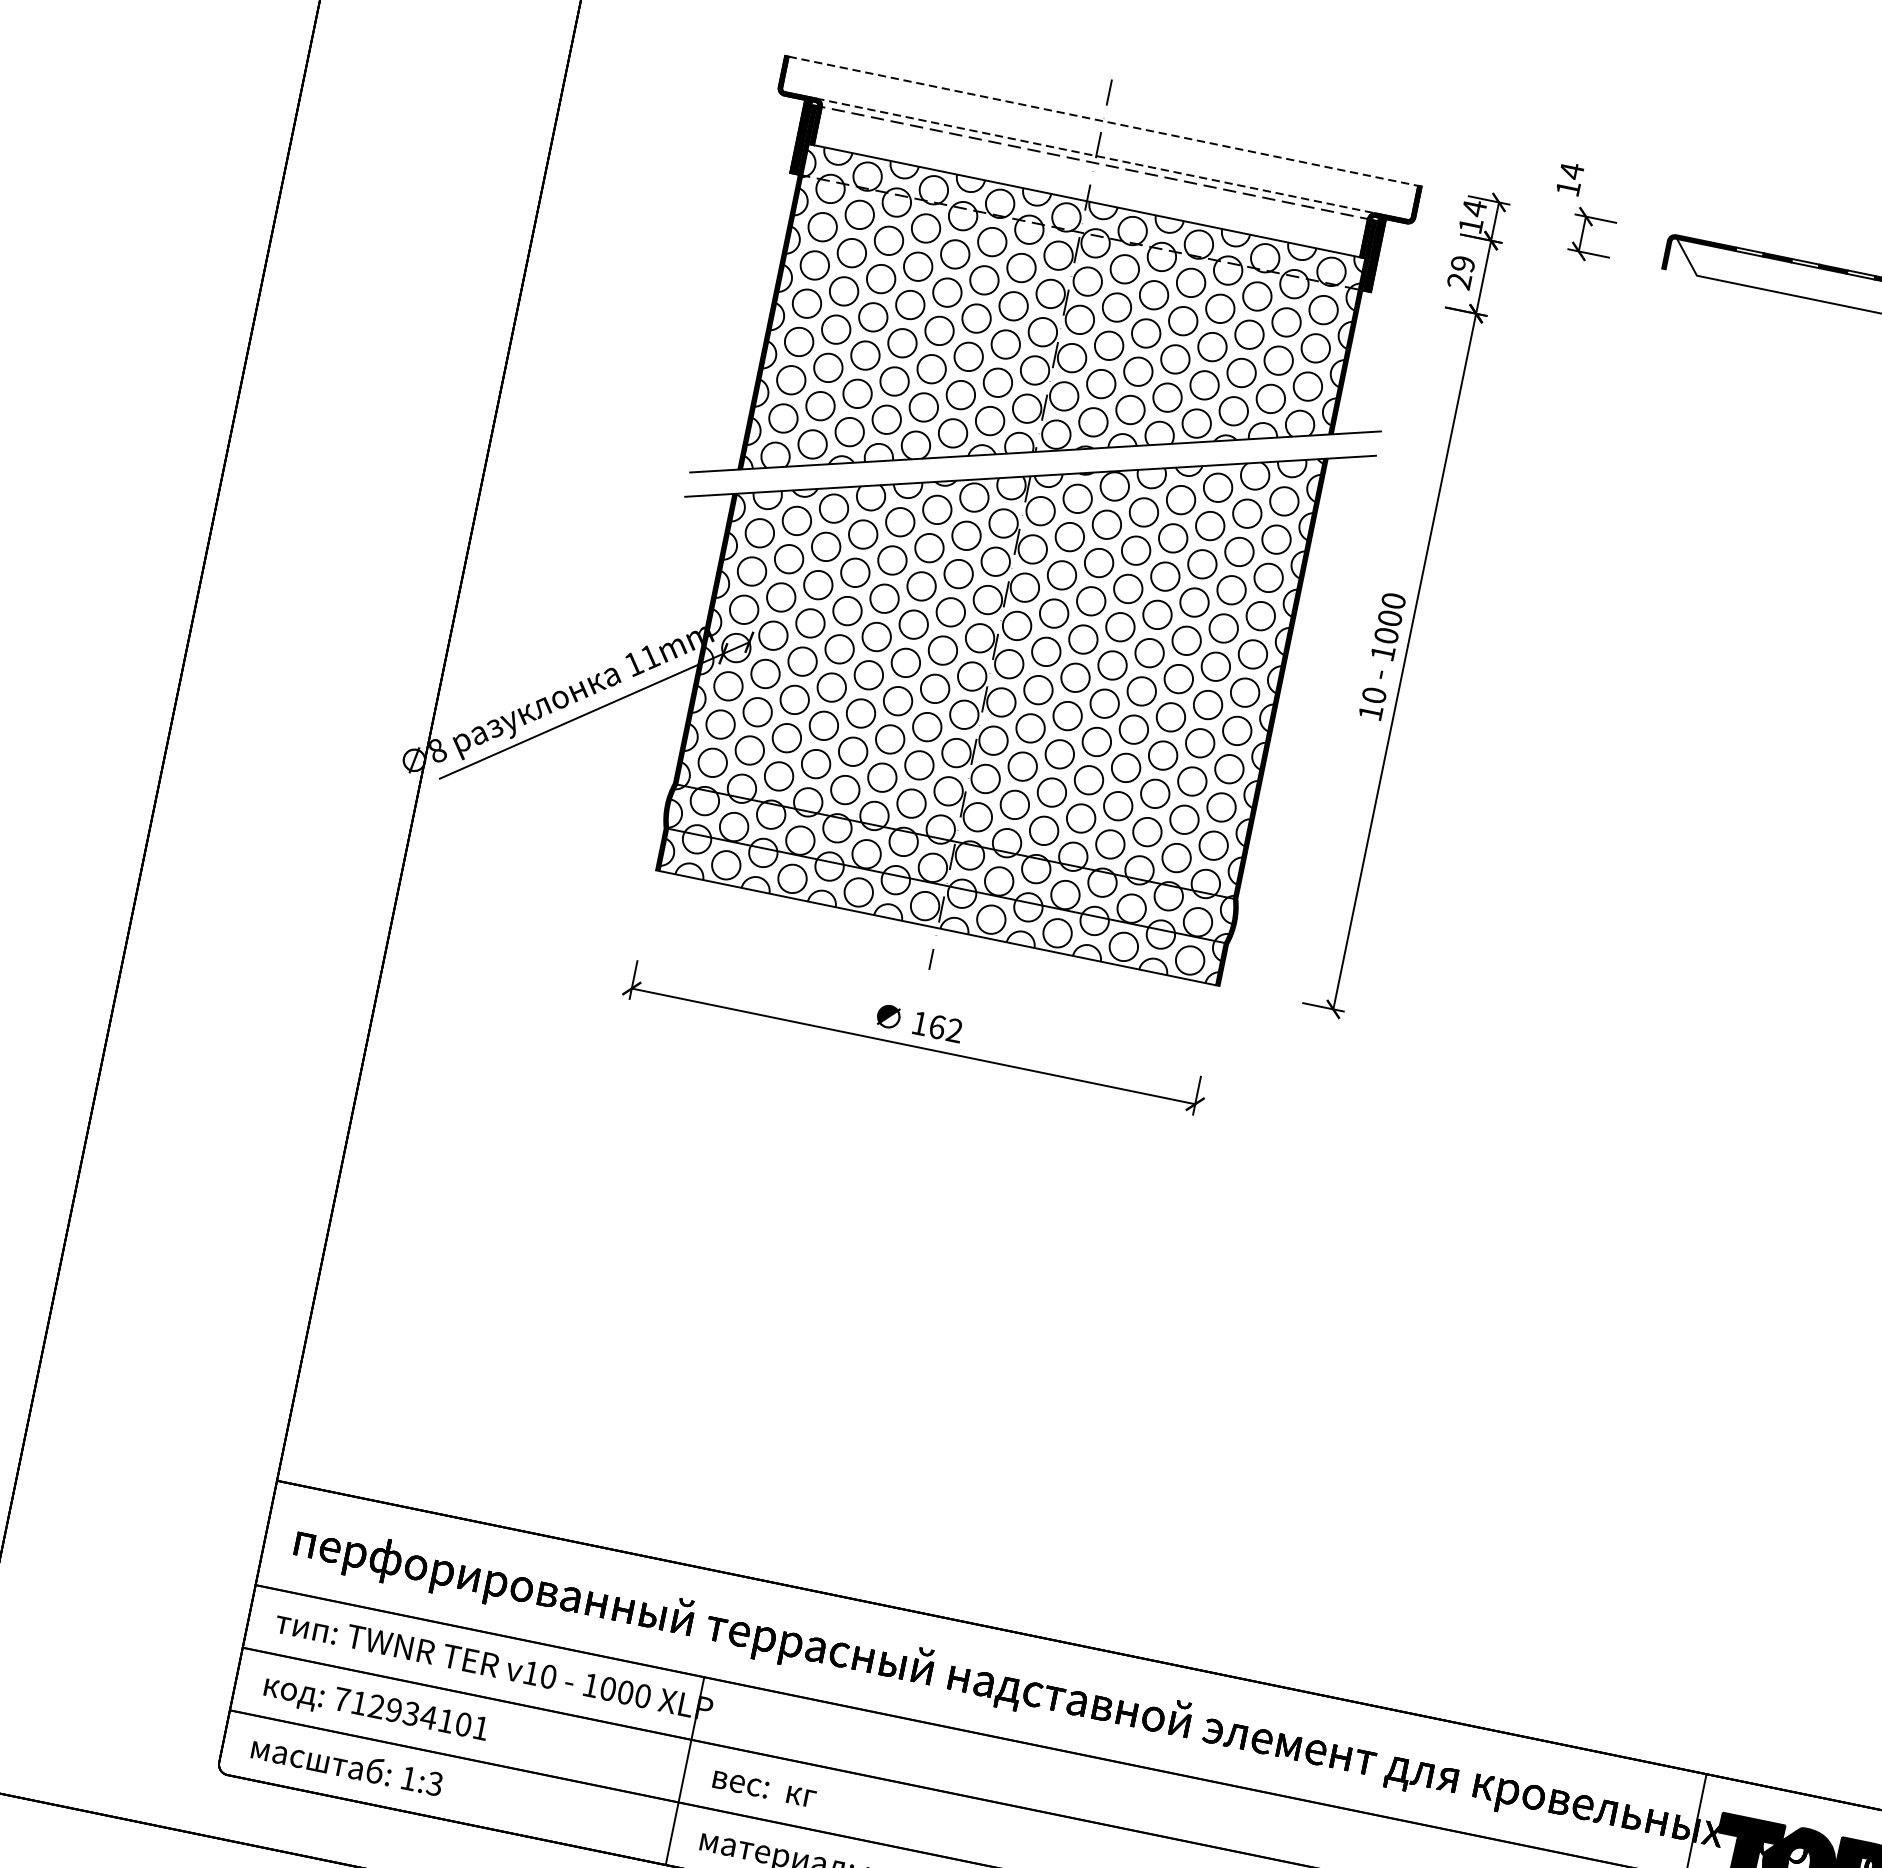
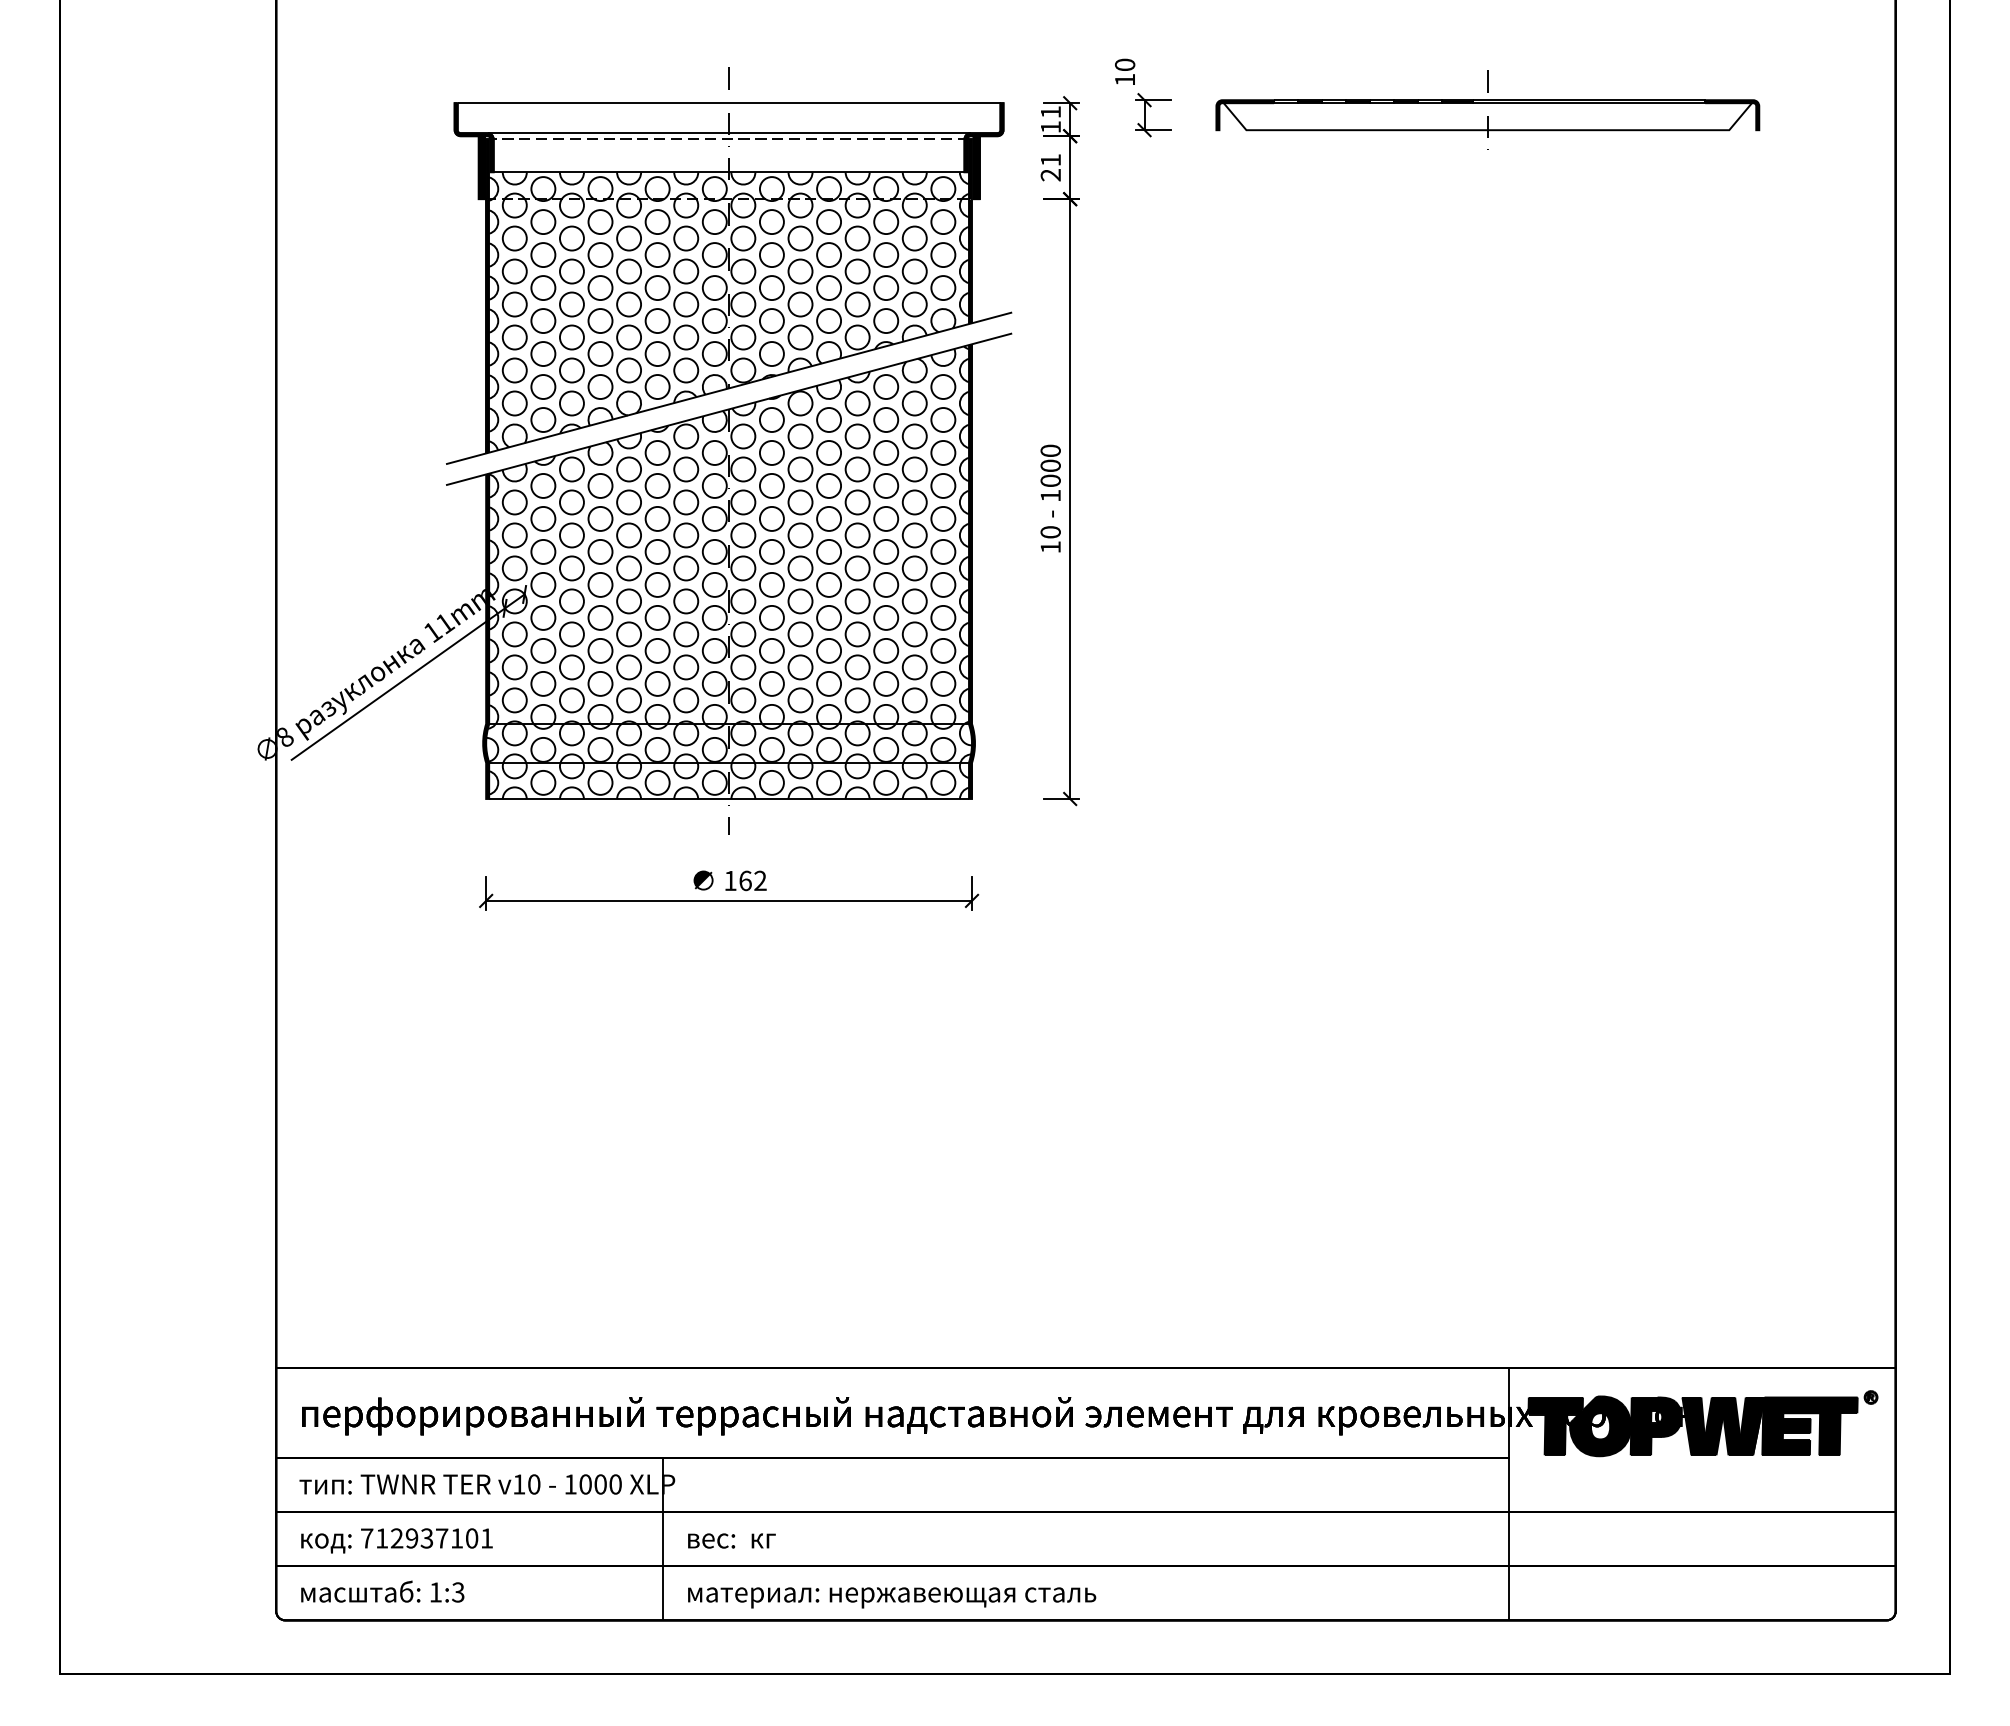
line: (1103, 121) -> (729, 103), dashed -> solid
line: (1096, 156) -> (729, 133), dashed -> solid
text: (1572, 170) -> (1125, 64), 14 -> 10
text: (1473, 208) -> (1050, 112), 14 -> 11
text: (1462, 264) -> (1050, 160), 29 -> 21
text: (428, 1717) -> (441, 1538), 712934101 -> 712937101

